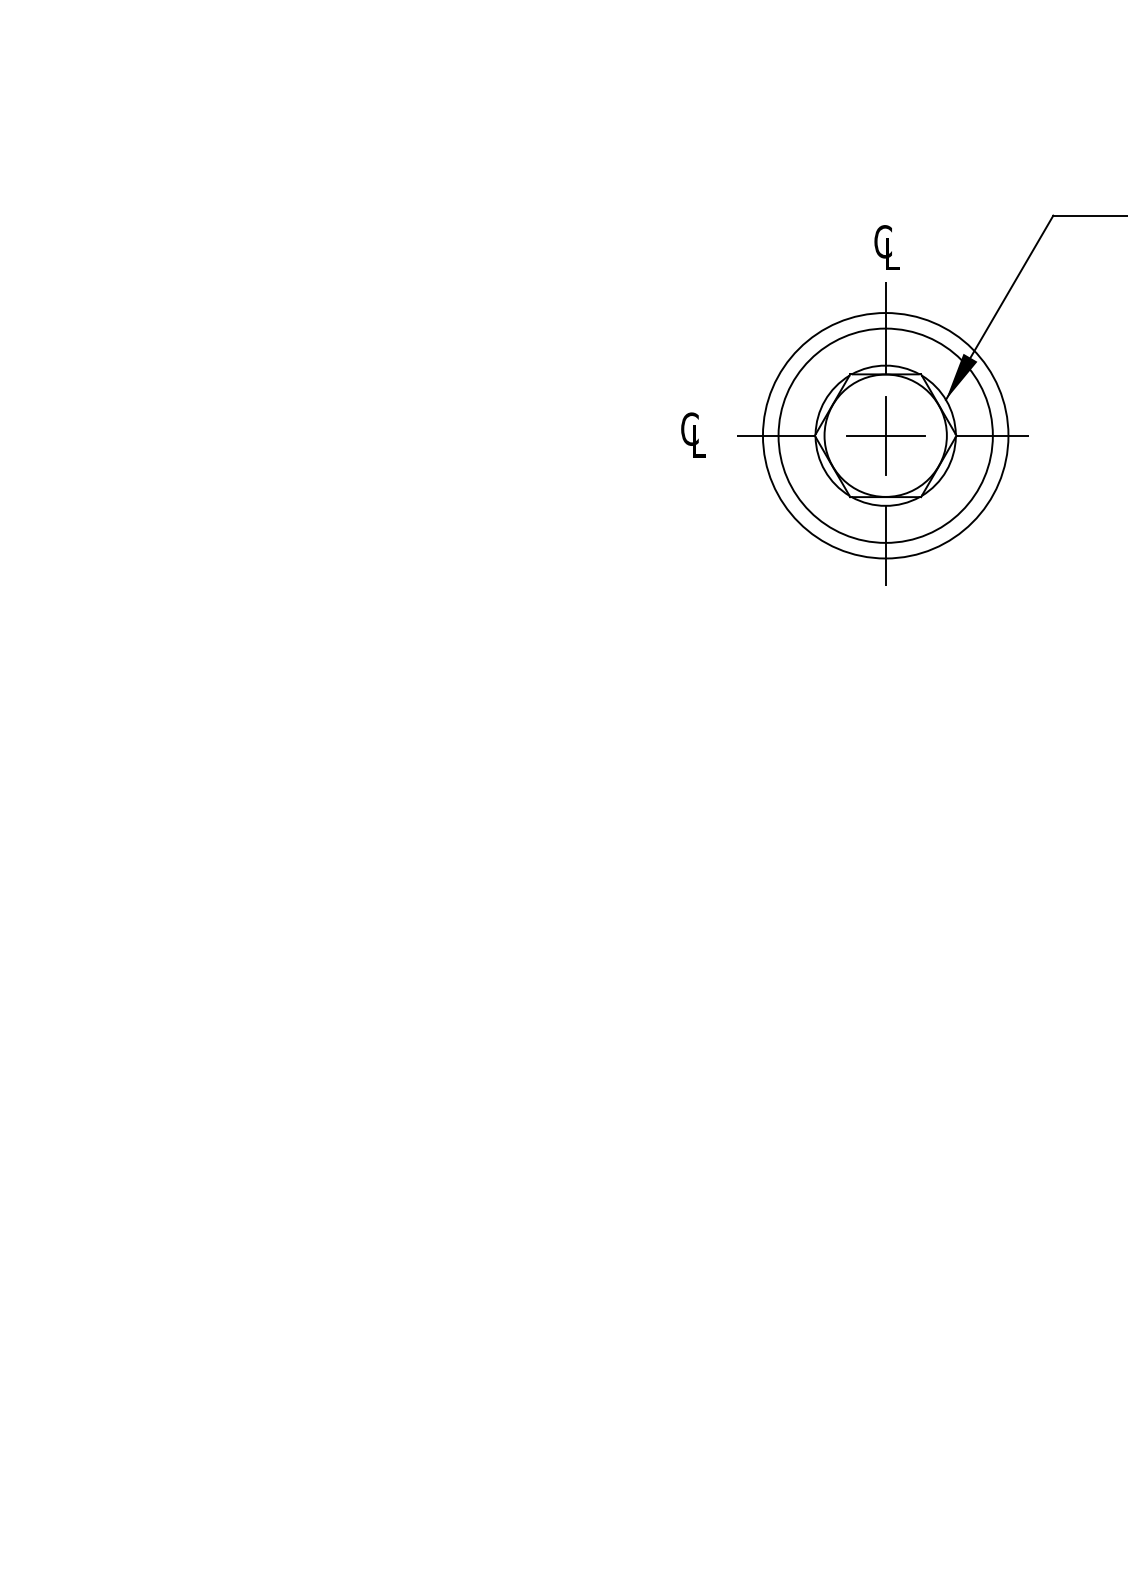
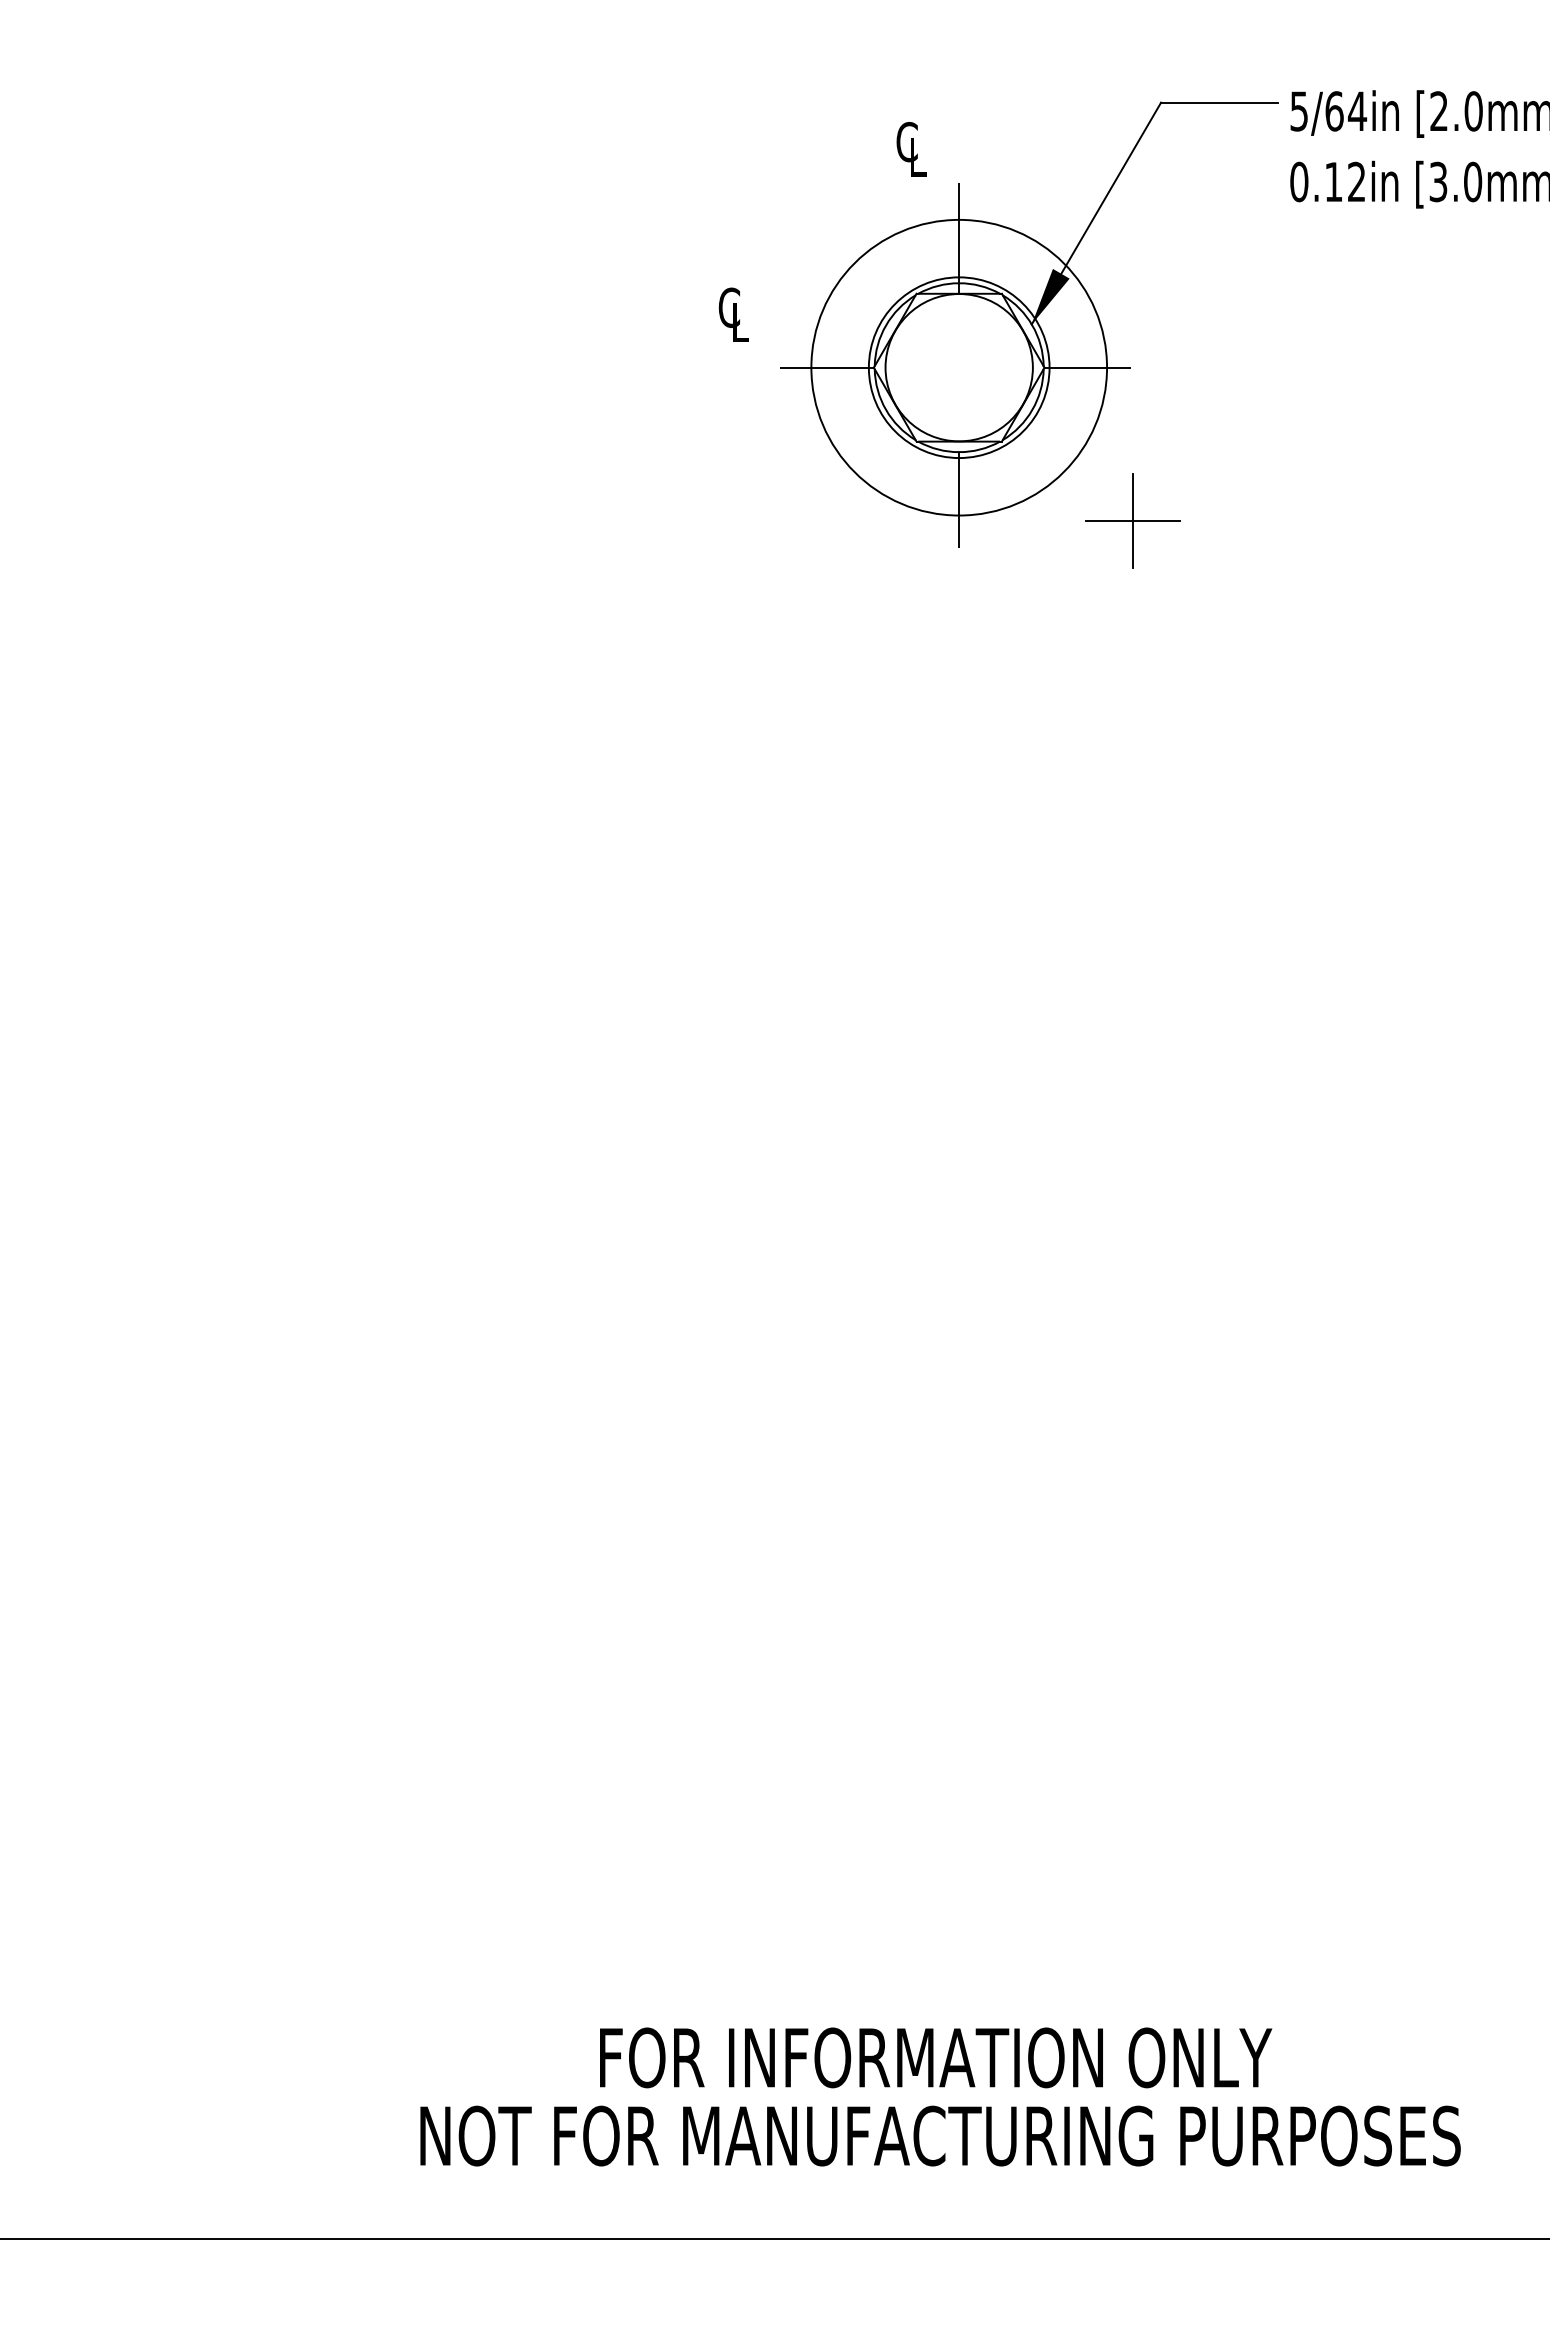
text: (886, 247) -> (911, 149), moved
text: (693, 434) -> (733, 314), moved
circle: (885, 435) -> (959, 367), size x0.7
part: (885, 435) -> (1132, 520), moved

